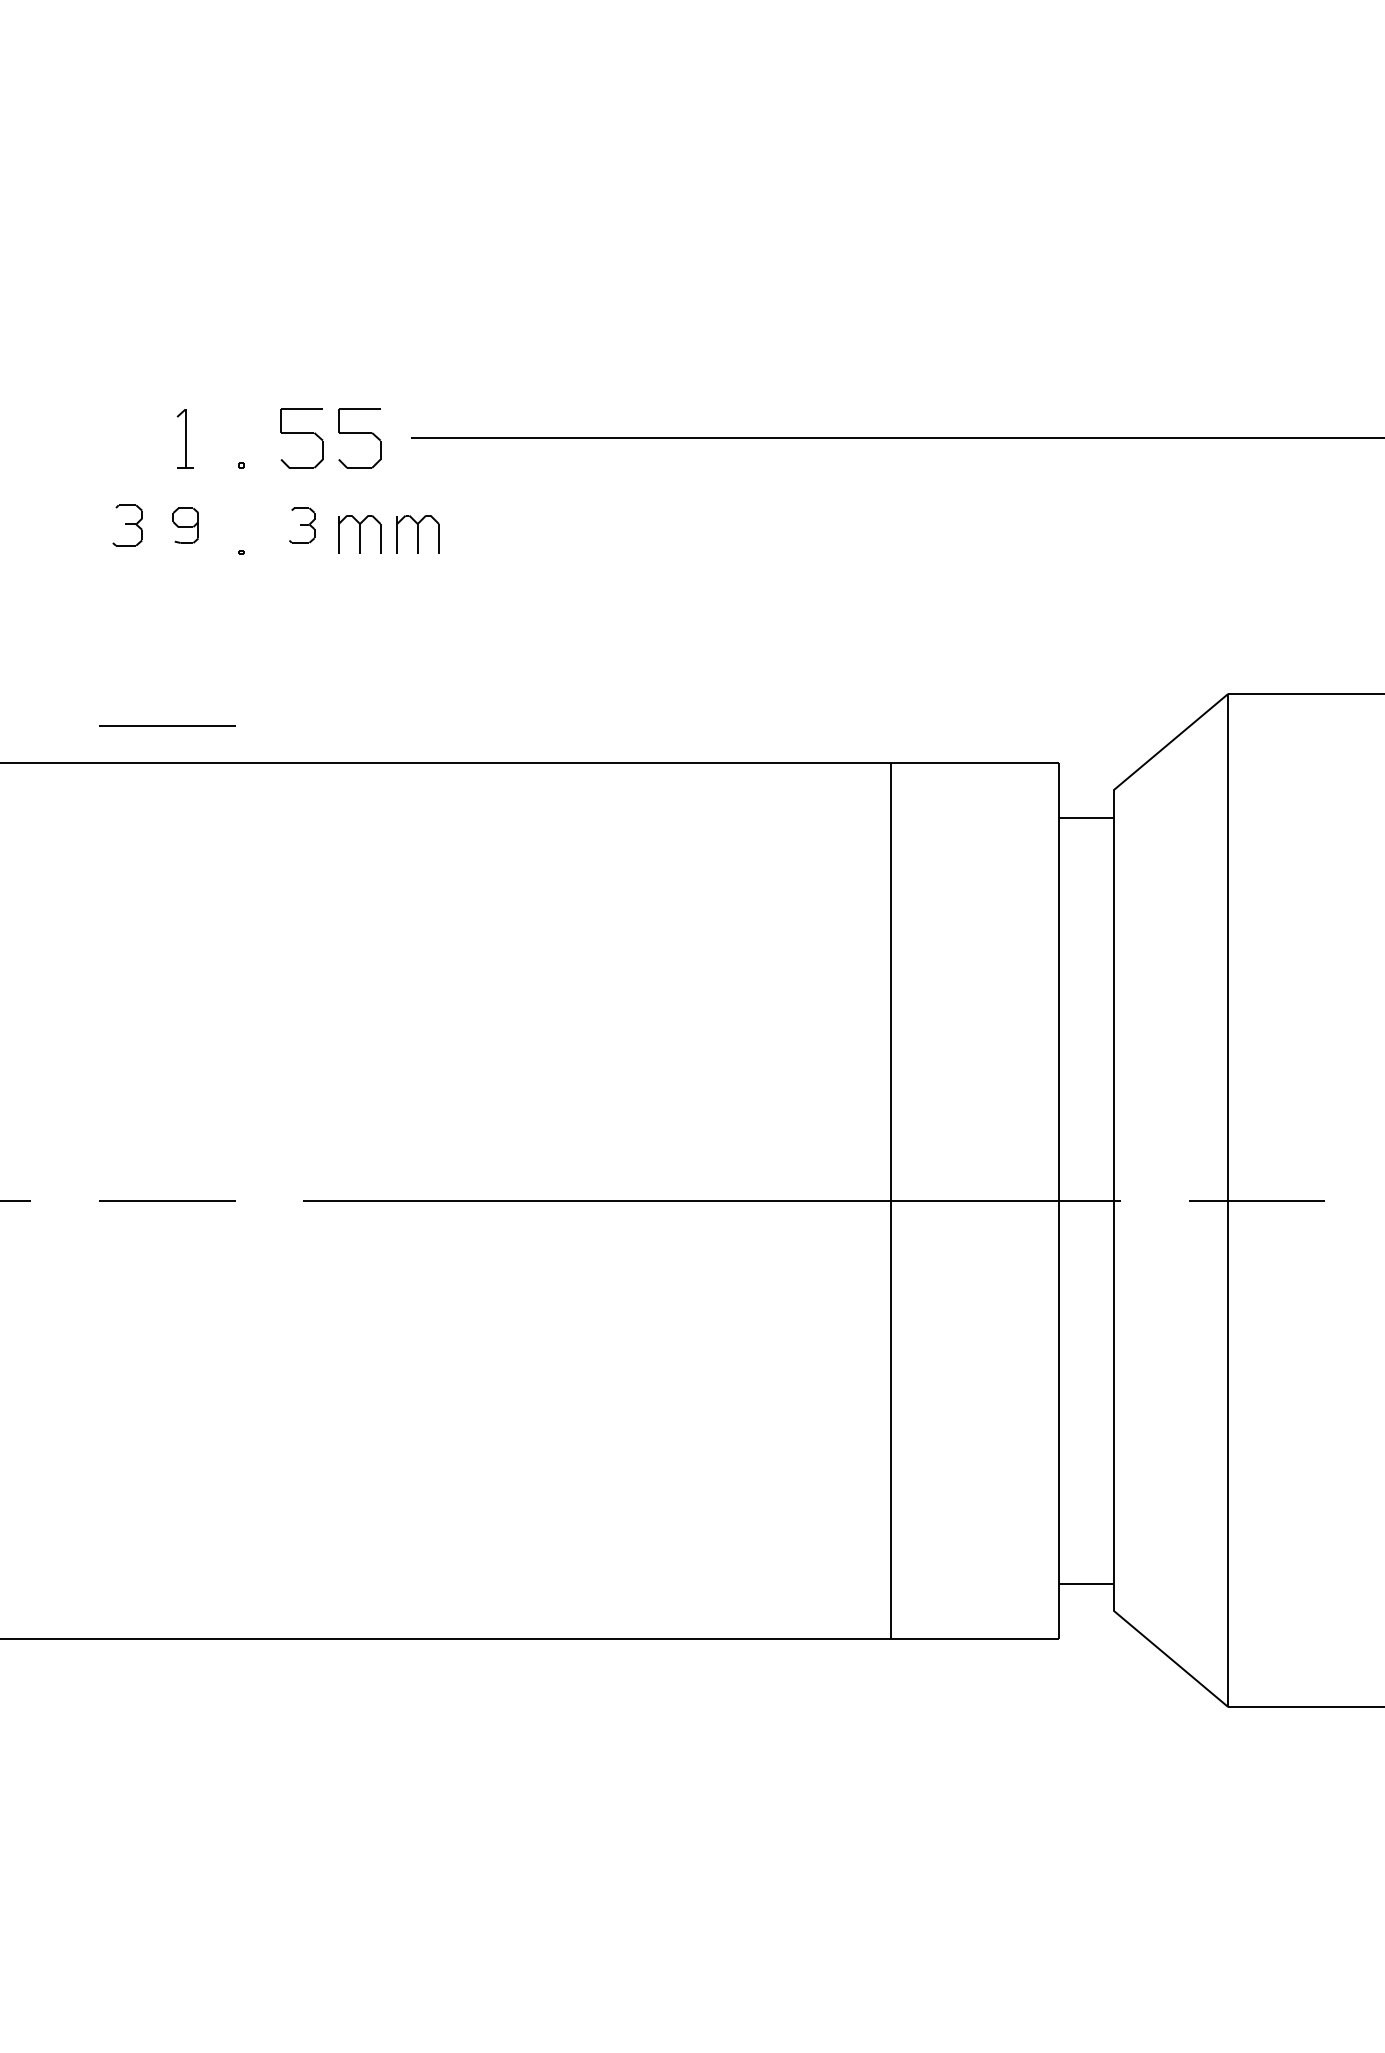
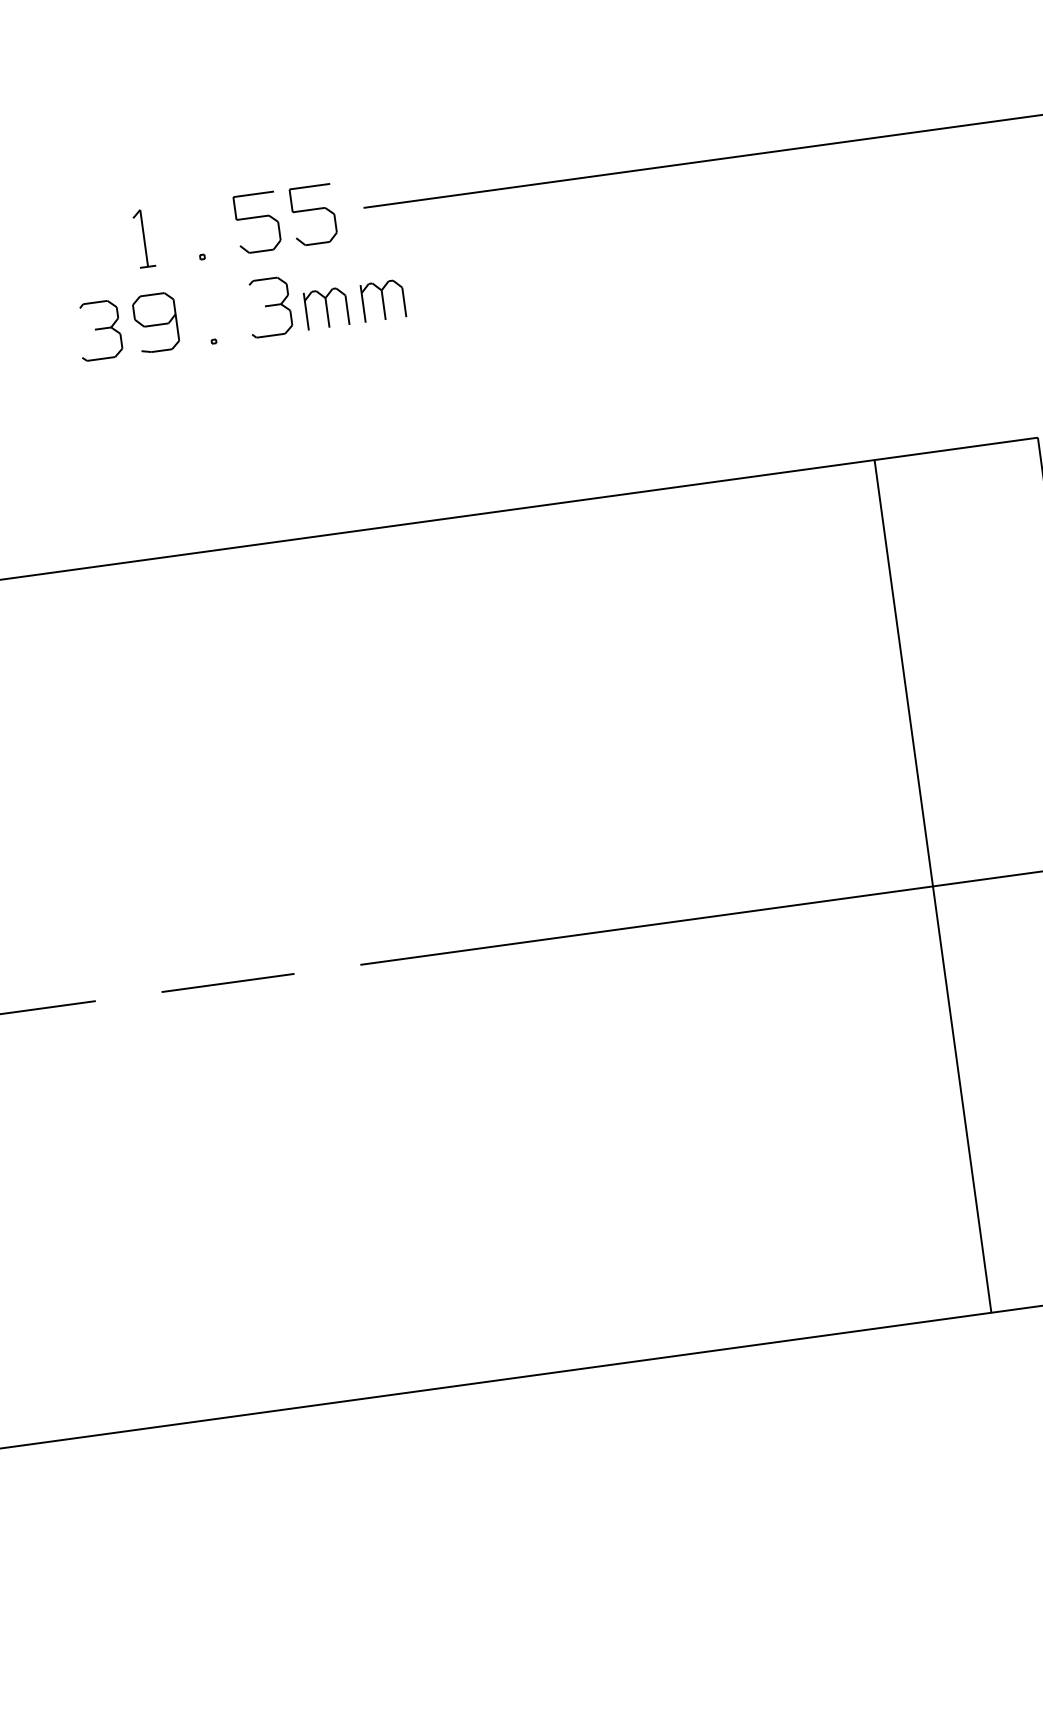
part: (127, 525) -> (99, 330), size x1.43
part: (185, 525) -> (155, 322), size x1.67
part: (301, 525) -> (268, 307), size x1.67
line: (167, 725) -> (164, 520), removed

